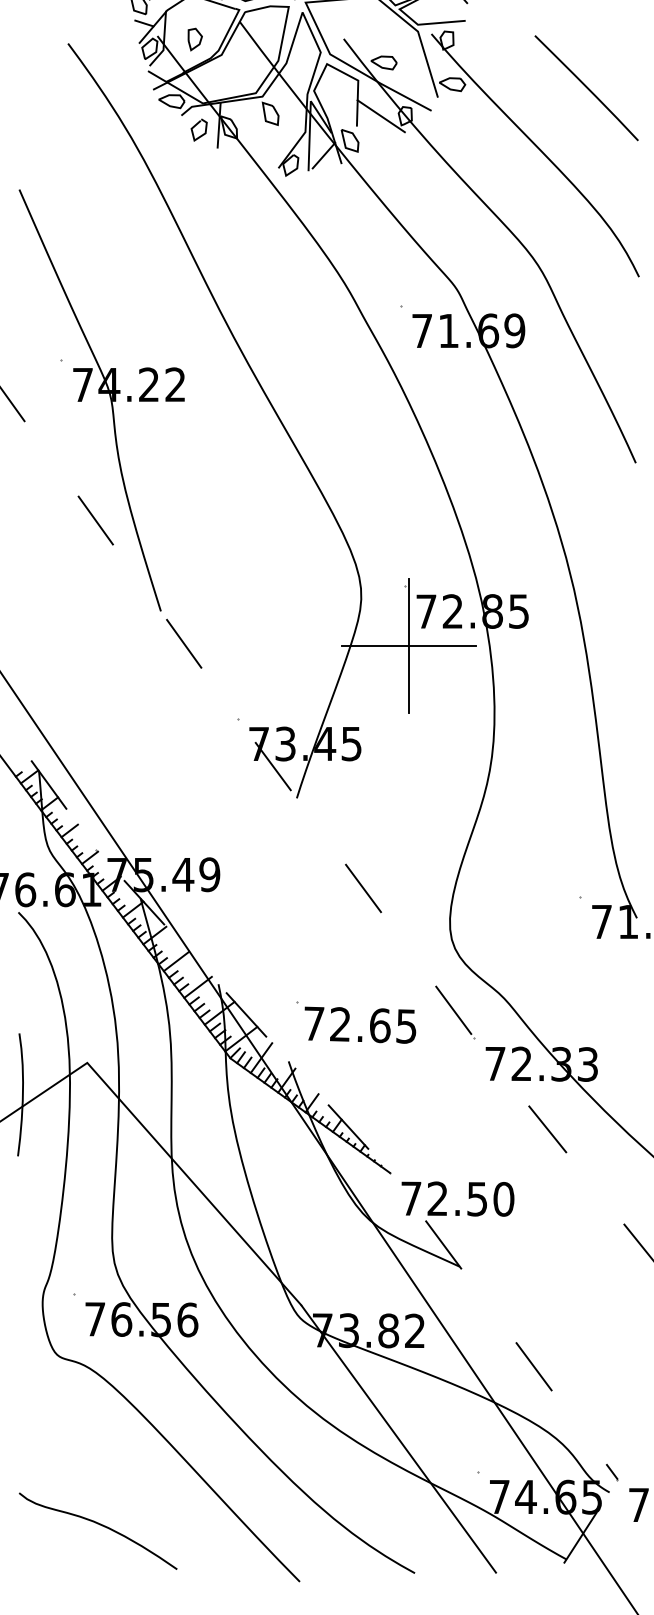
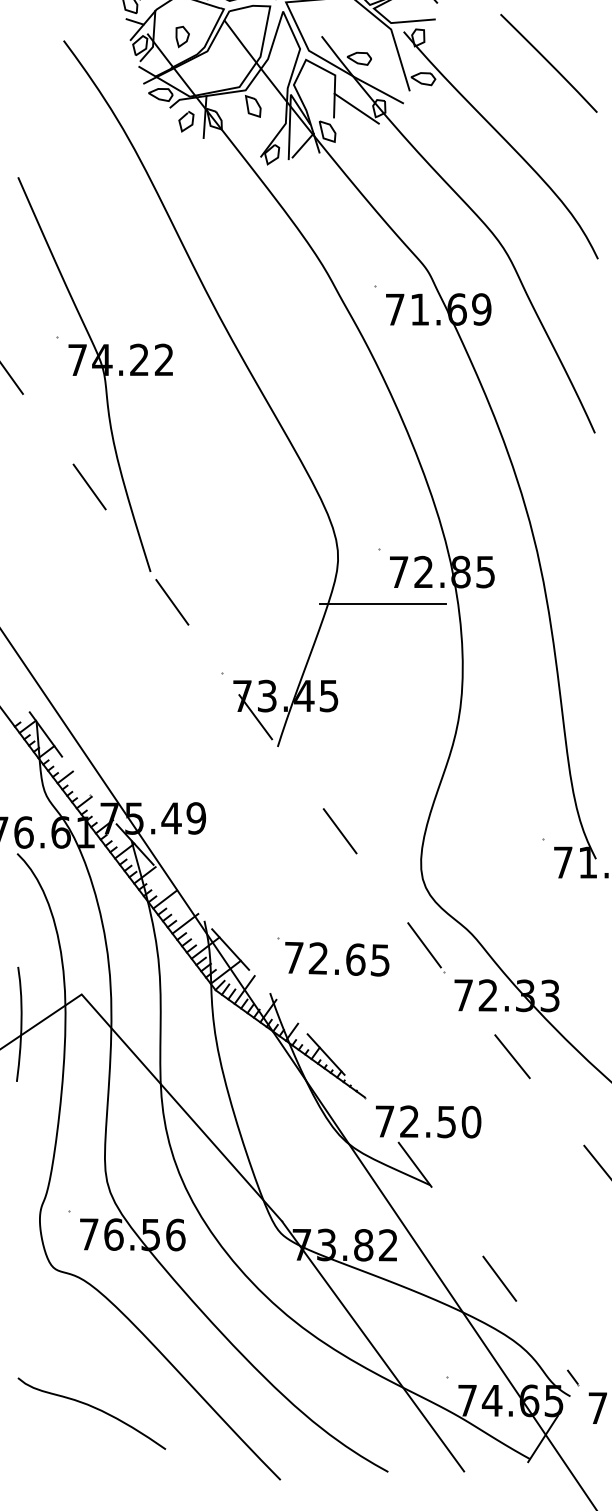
line: (586, 87) -> (548, 62), moved
line: (408, 646) -> (382, 604), removed
curve: (99, 1525) -> (93, 1408), moved

